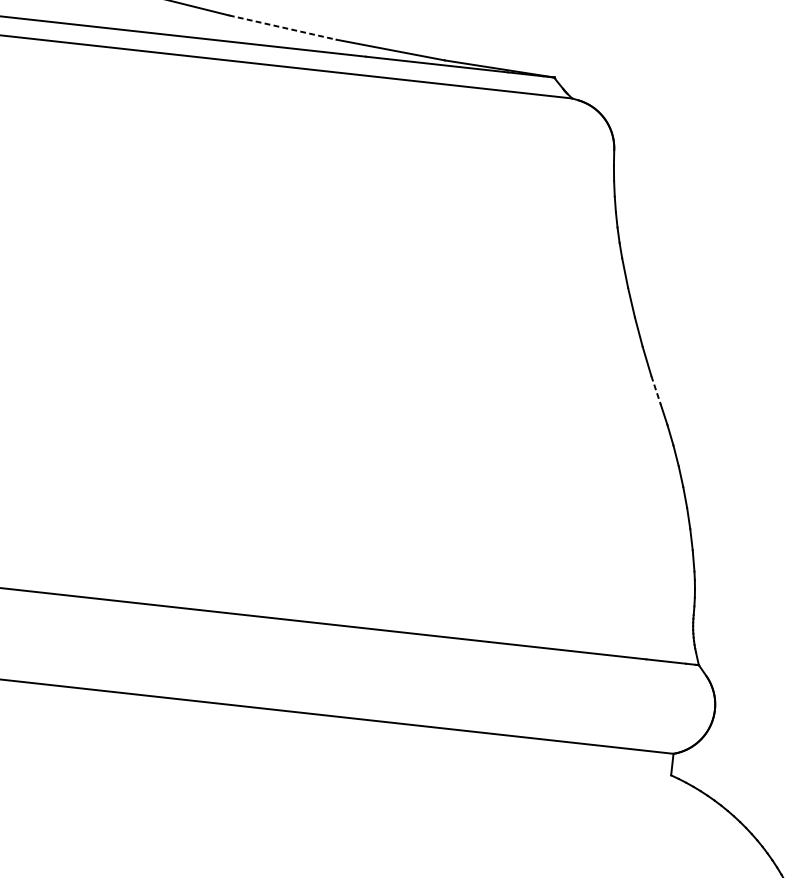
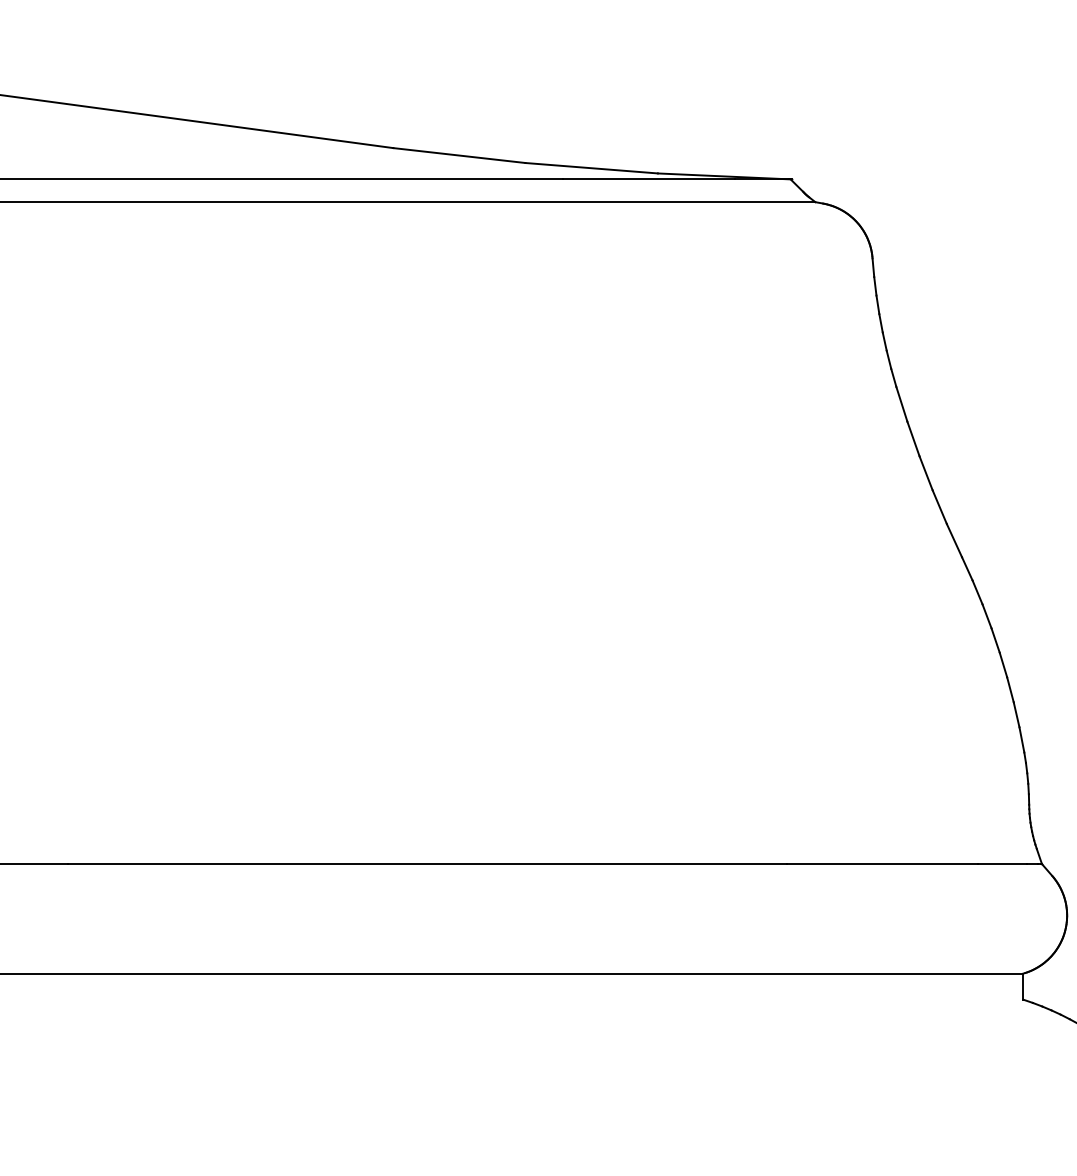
line: (282, 27) -> (459, 155), dashed -> solid
line: (656, 391) -> (954, 541), dashed -> solid

